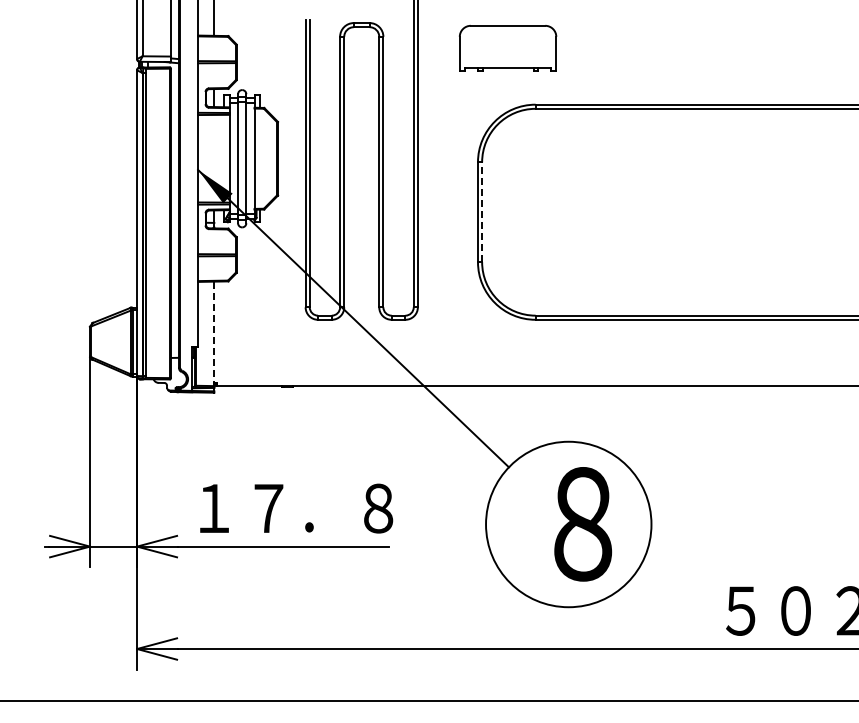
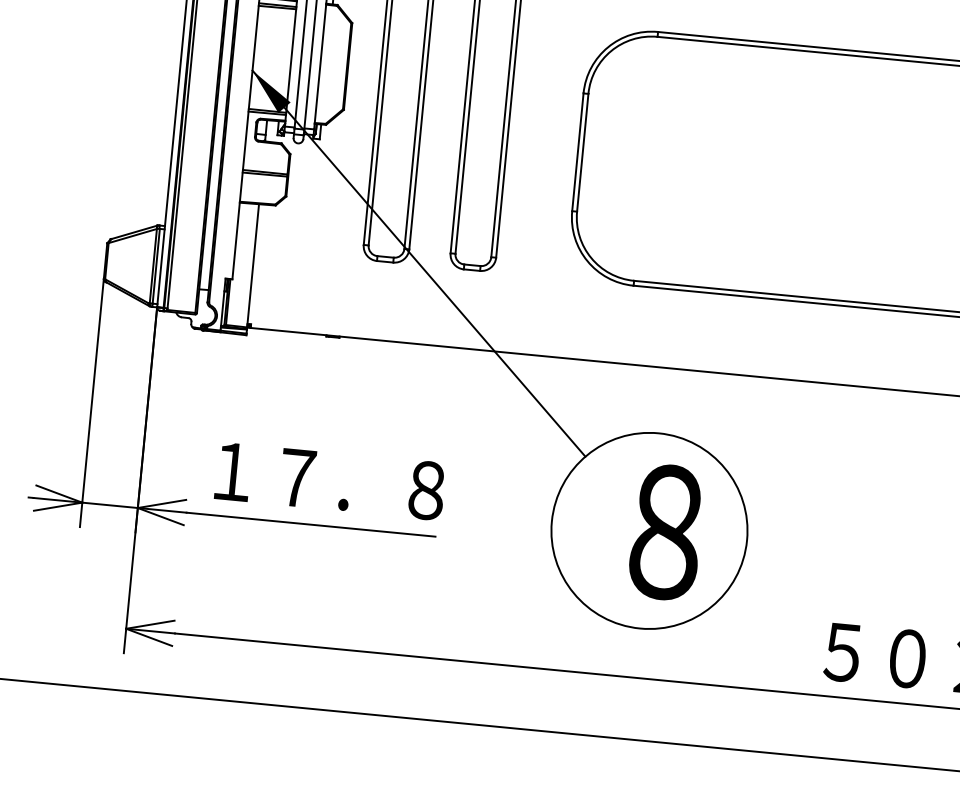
line: (482, 212) -> (583, 153), dashed -> solid
line: (214, 334) -> (253, 266), dashed -> solid

